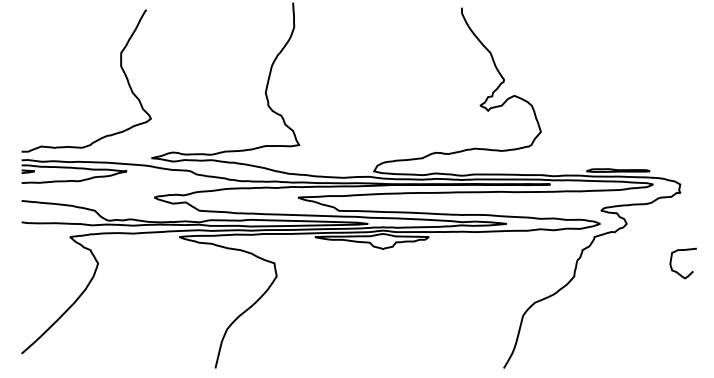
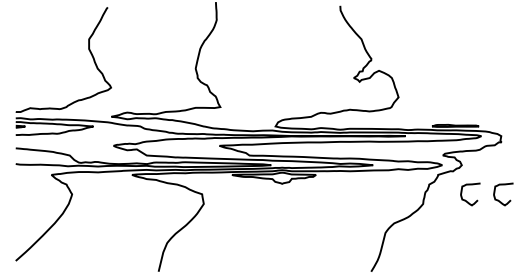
curve: (631, 270) -> (465, 199), added

